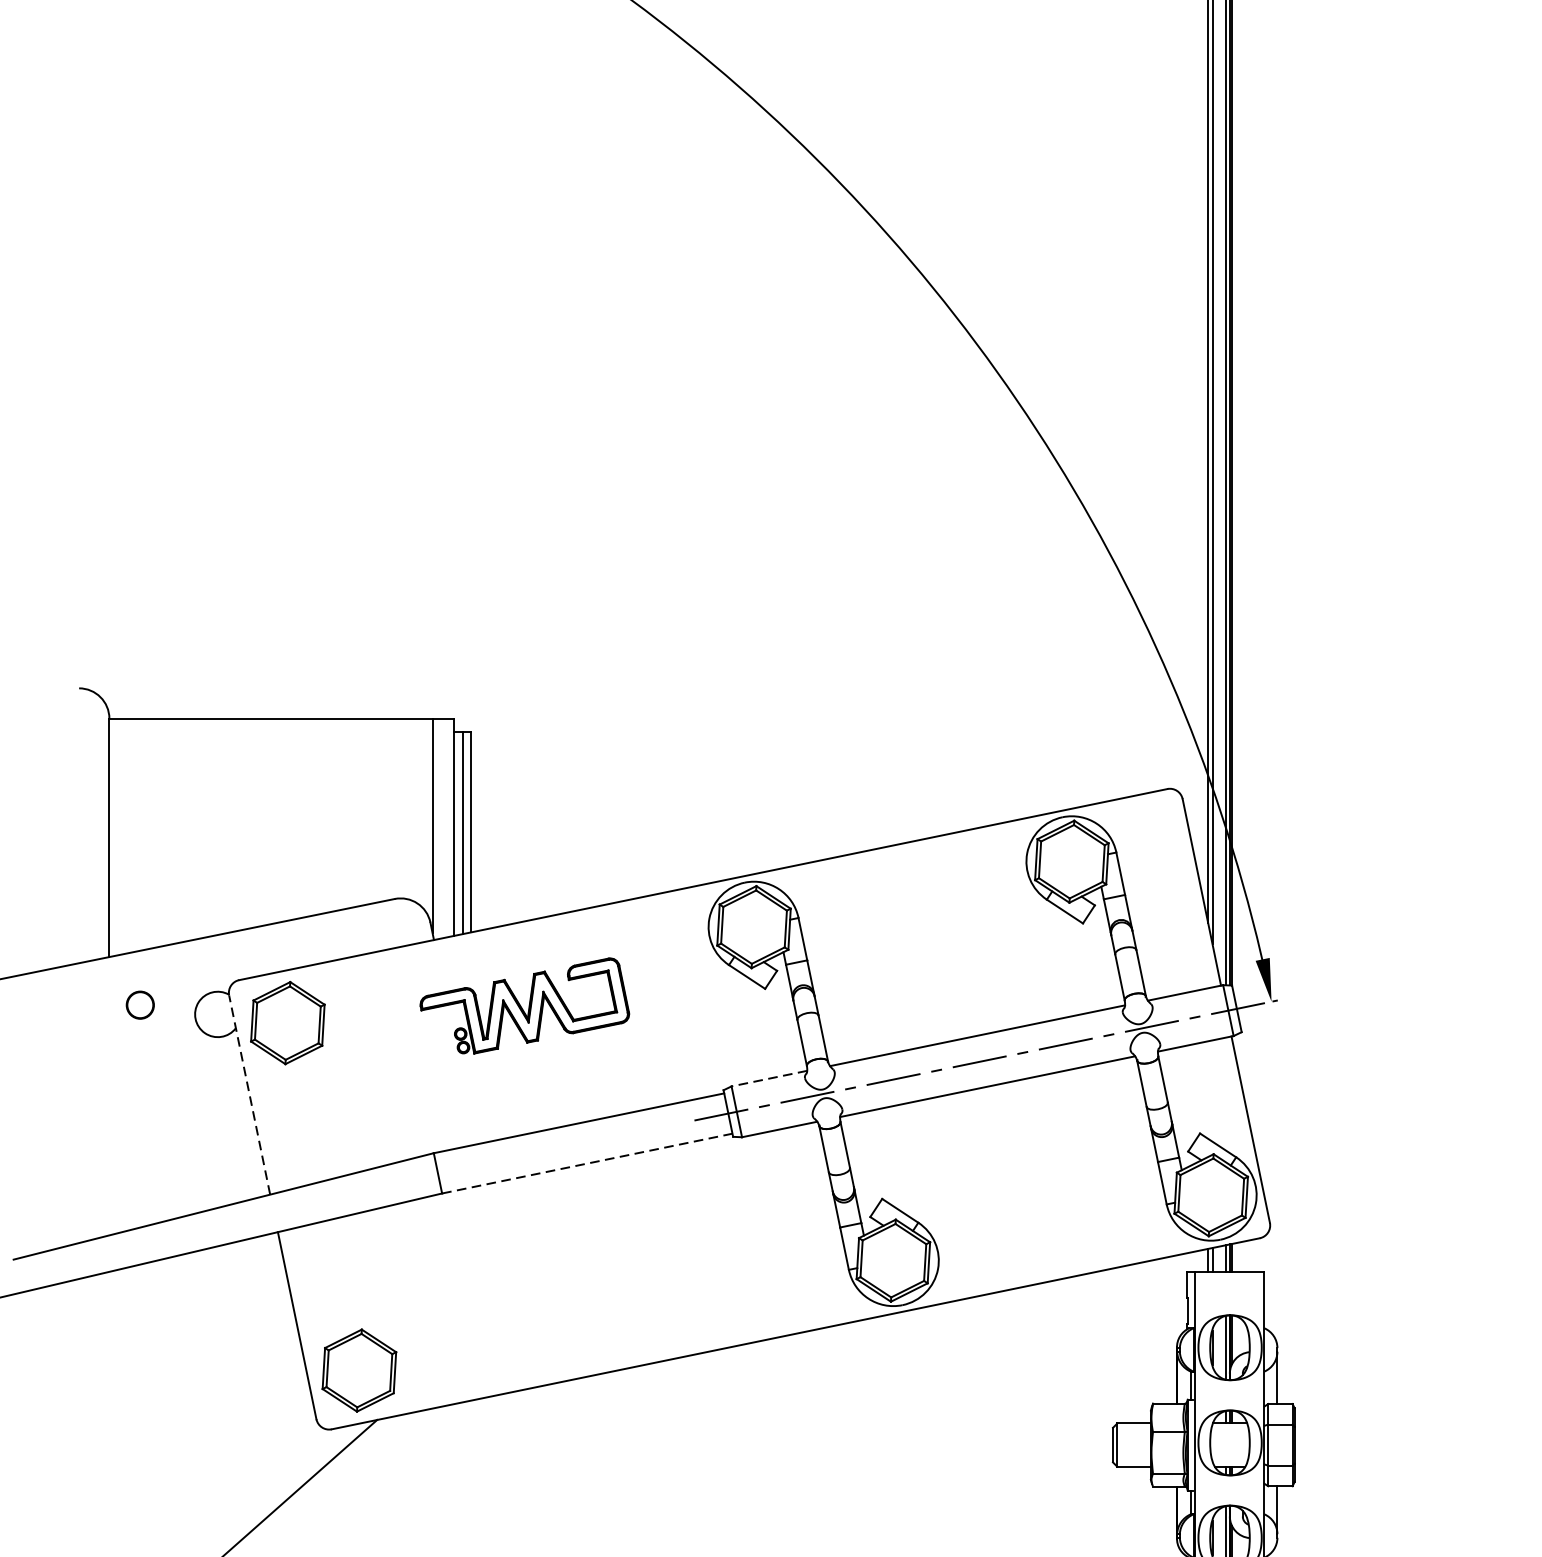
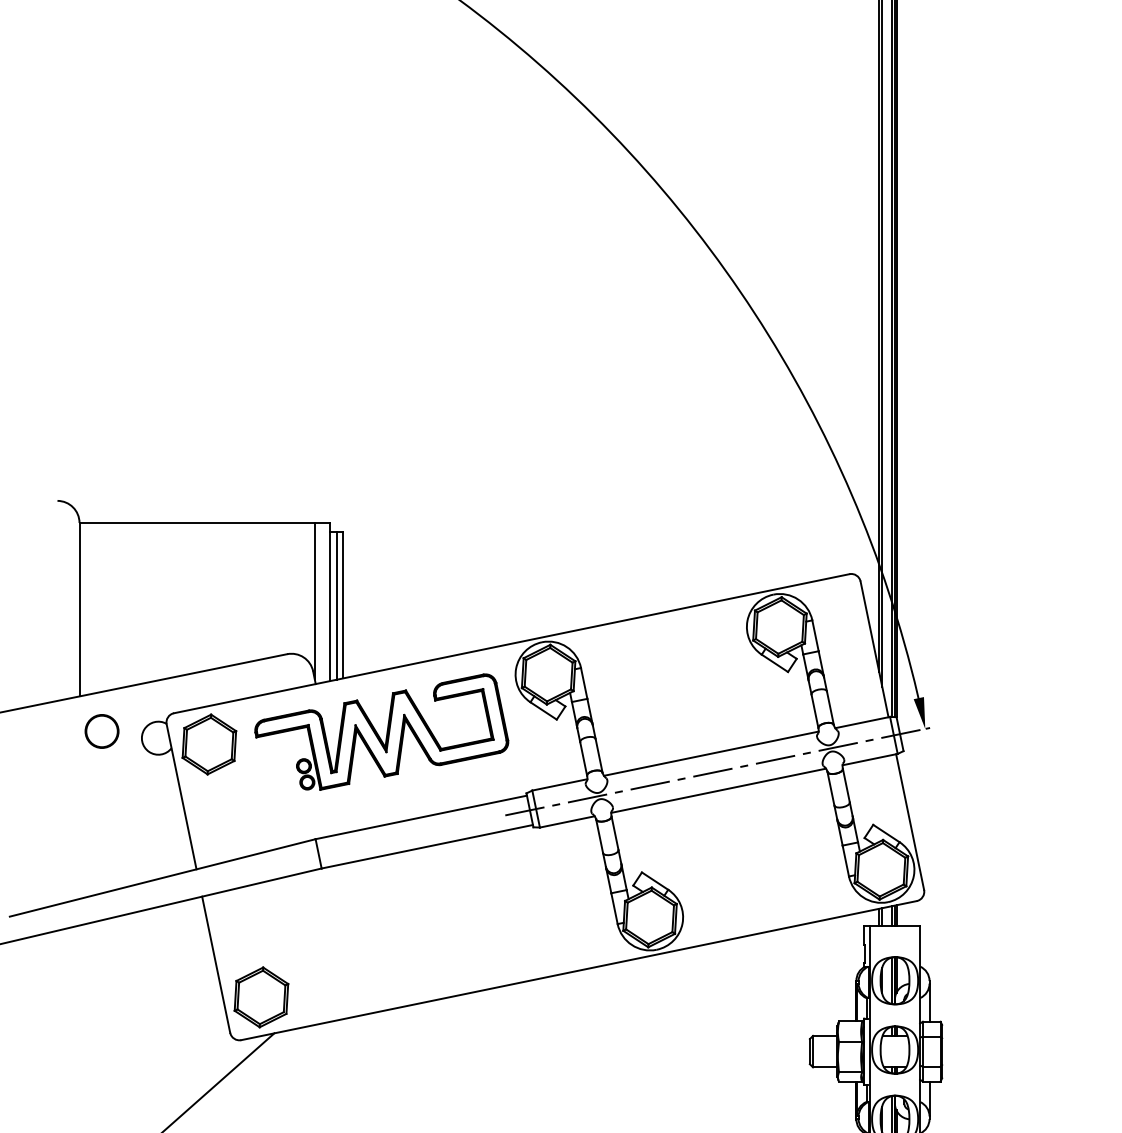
circle: (139, 1005) -> (101, 731), size x1.67
part: (524, 1005) -> (381, 731), size x1.67
line: (768, 1079) -> (559, 785), dashed -> solid
line: (249, 1094) -> (181, 796), dashed -> solid
line: (587, 1163) -> (427, 846), dashed -> solid

